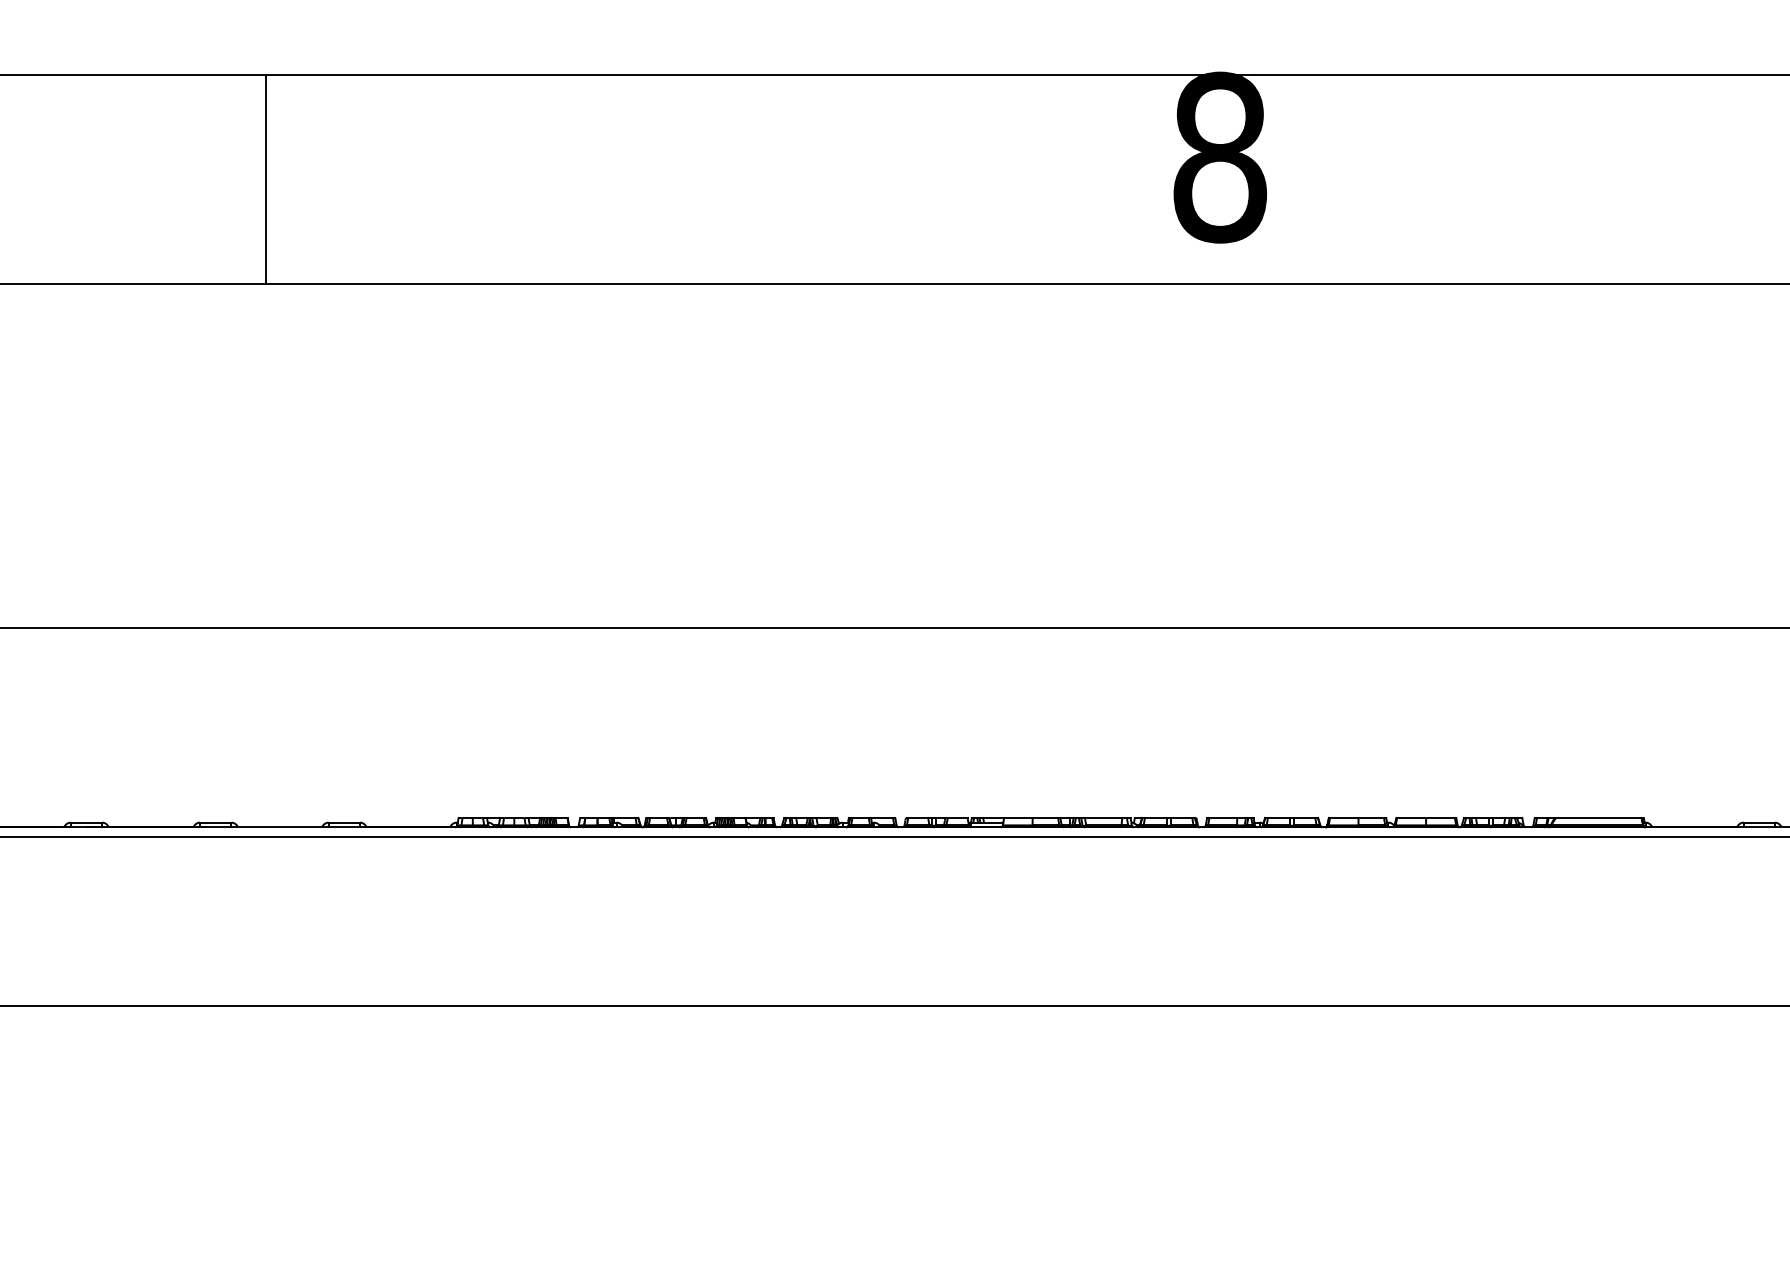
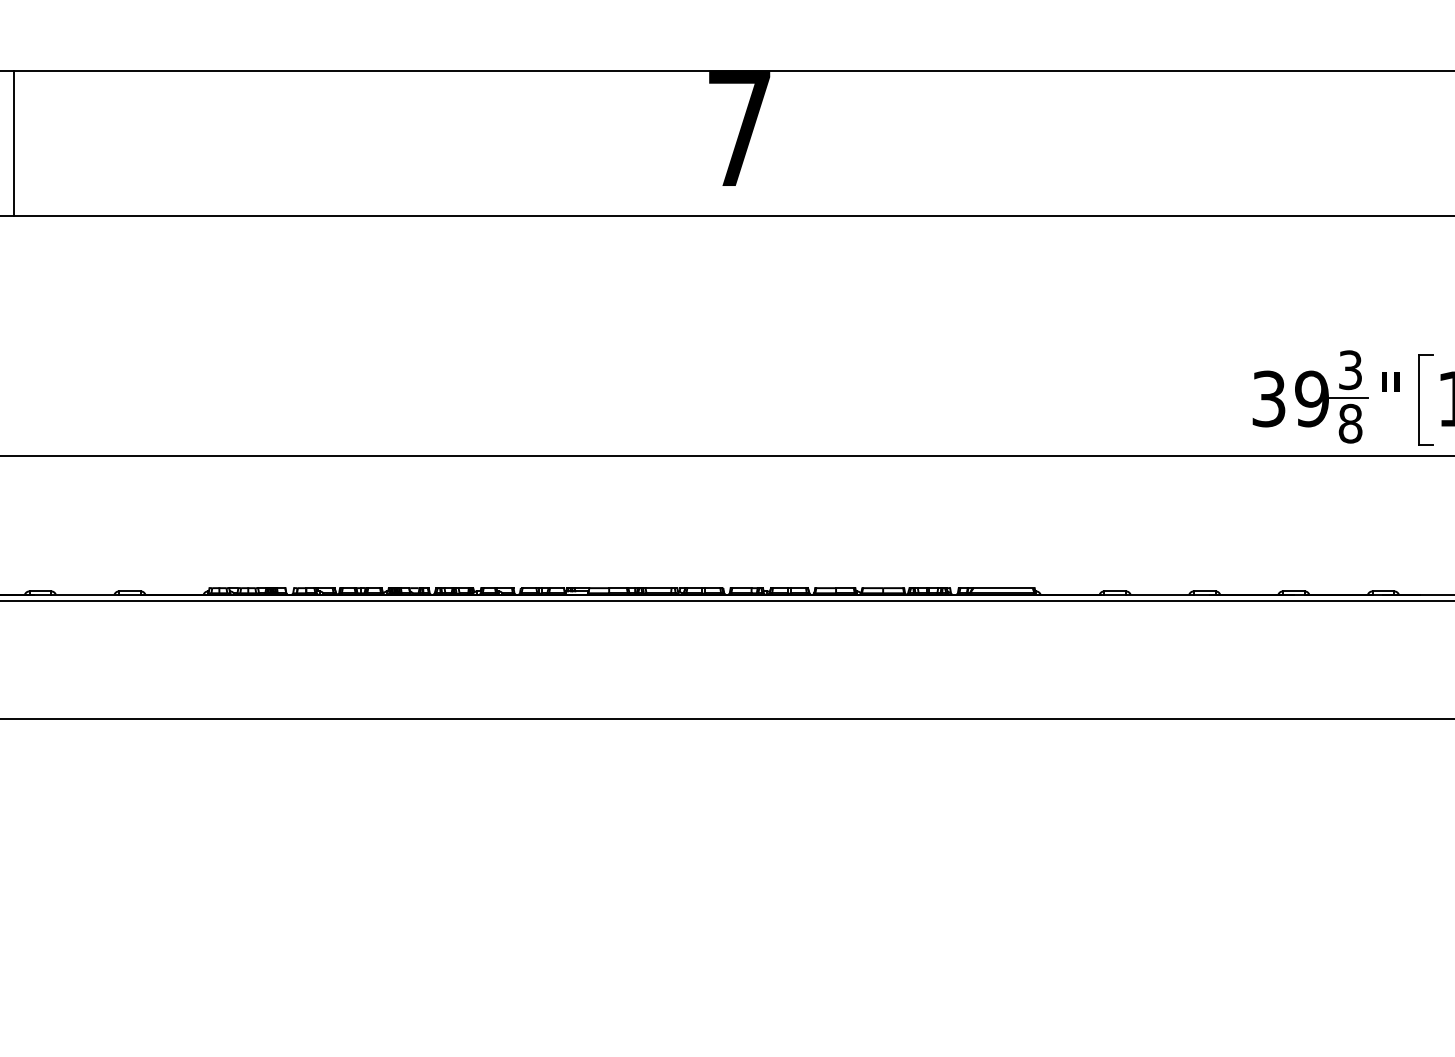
text: (1219, 157) -> (739, 128), 8 -> 7
line: (266, 179) -> (13, 143), moved

